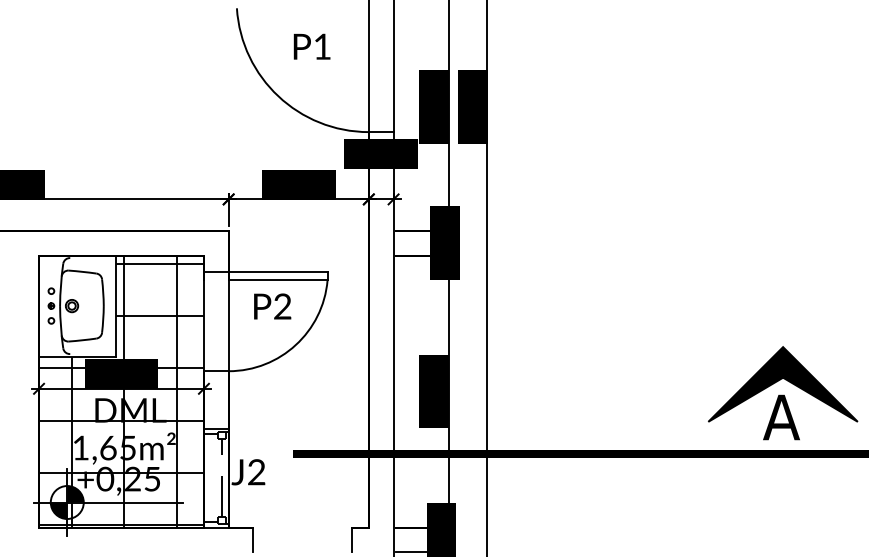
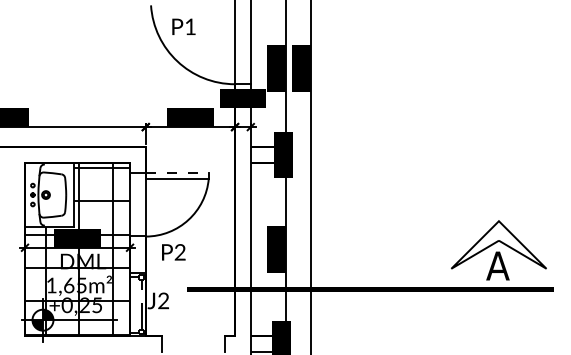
text: (311, 46) -> (183, 26), moved
line: (278, 272) -> (177, 173), solid -> dashed
text: (272, 306) -> (173, 252), moved
fill: (782, 383) -> (498, 244), removed

